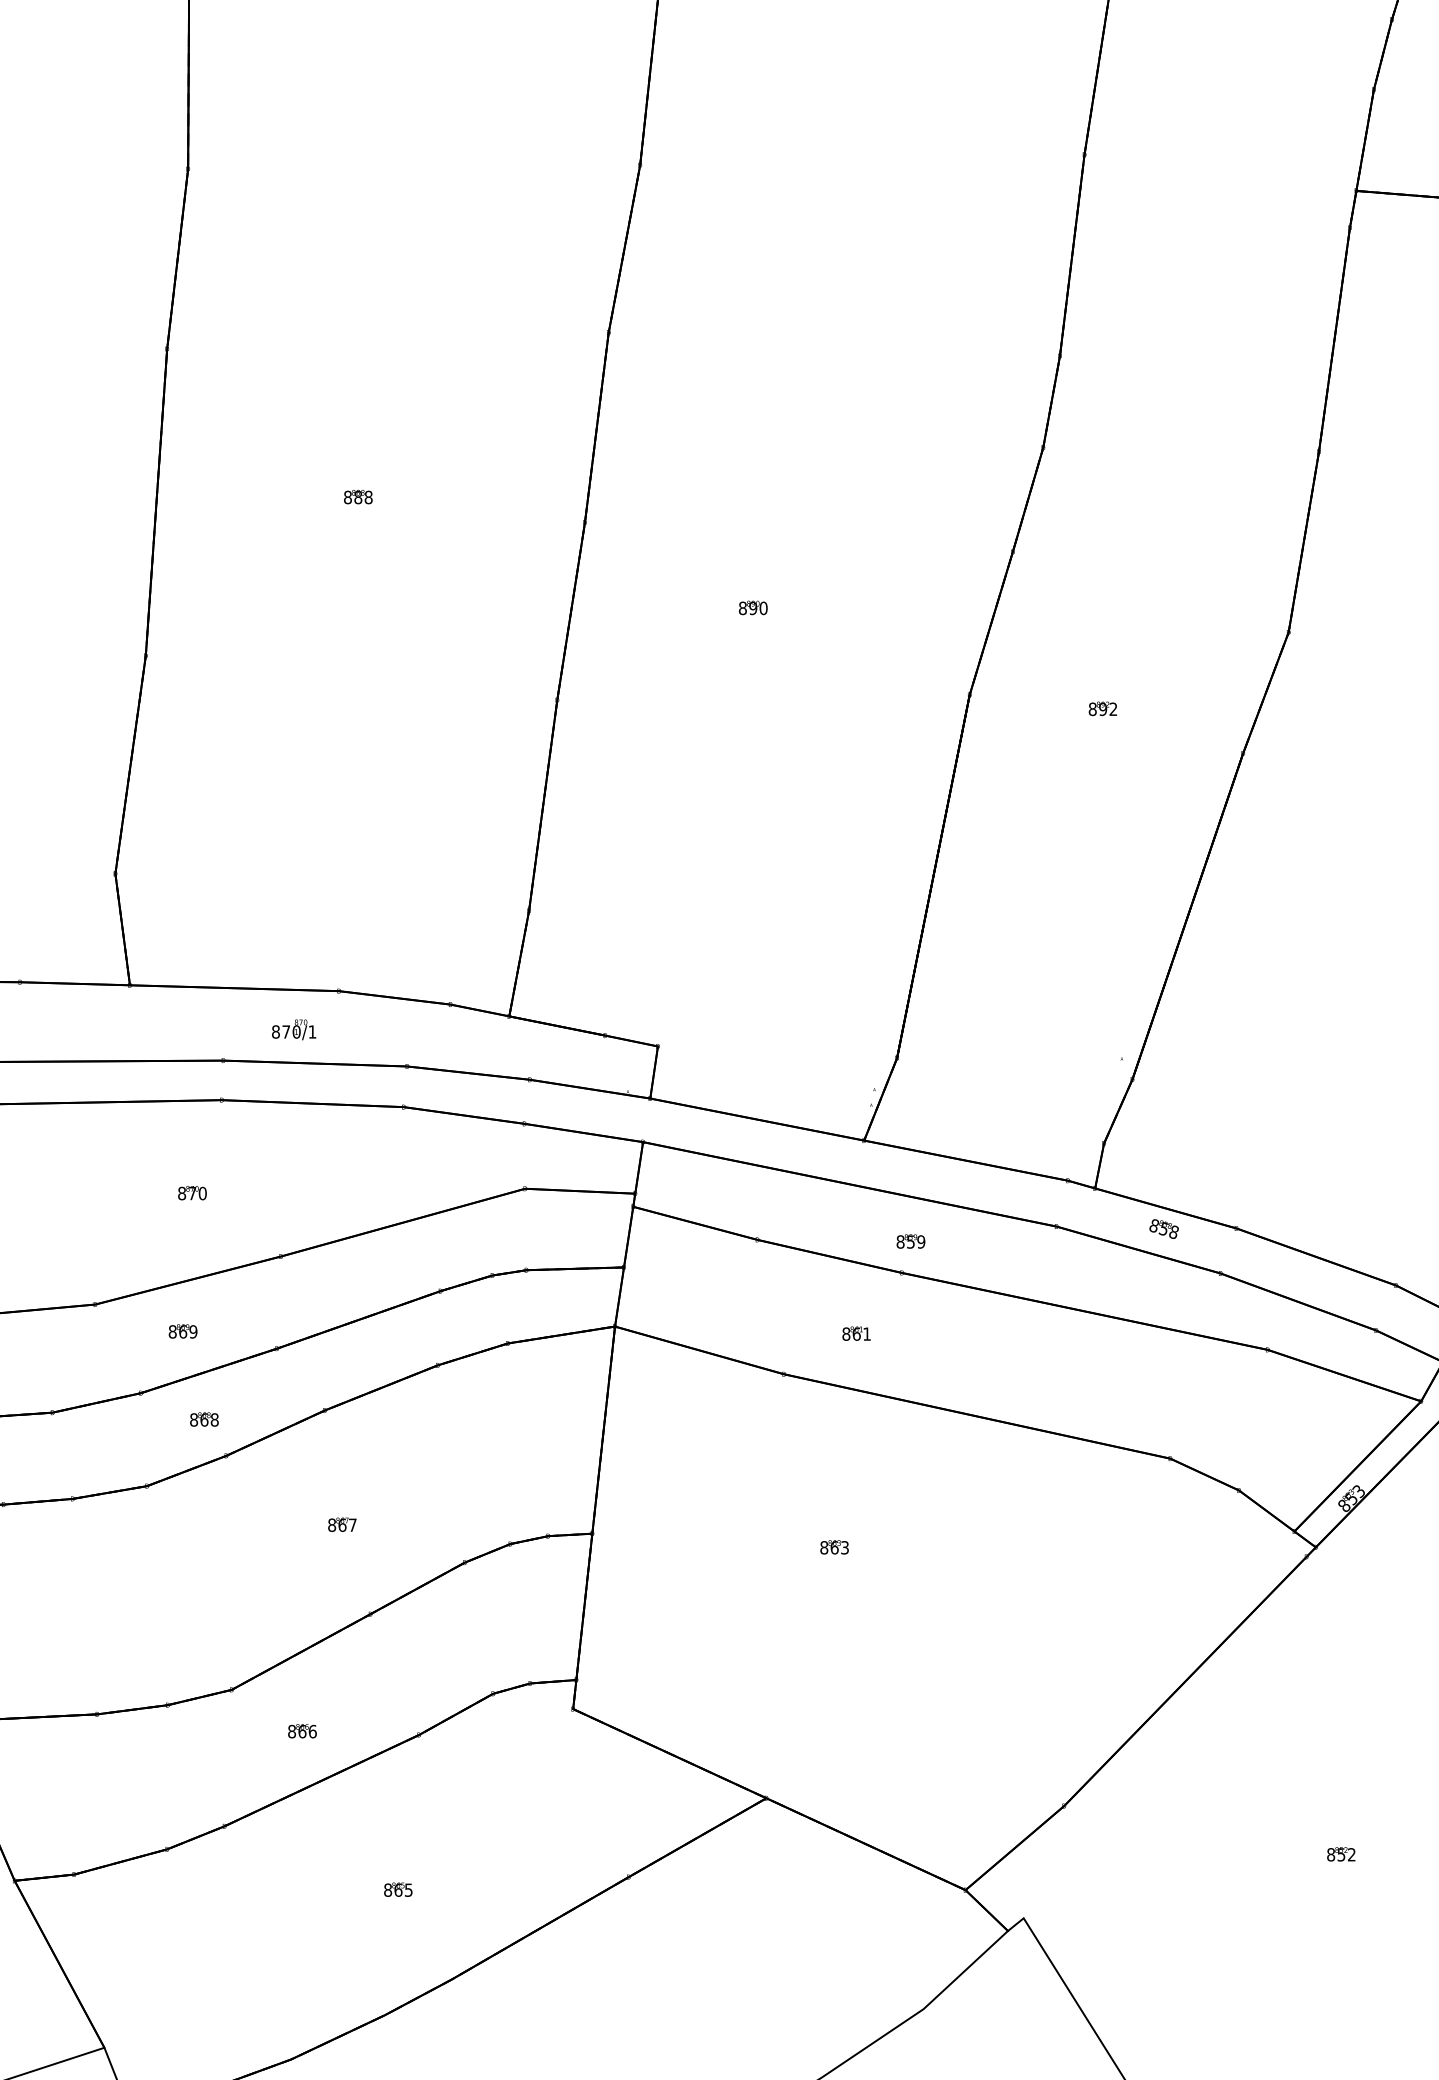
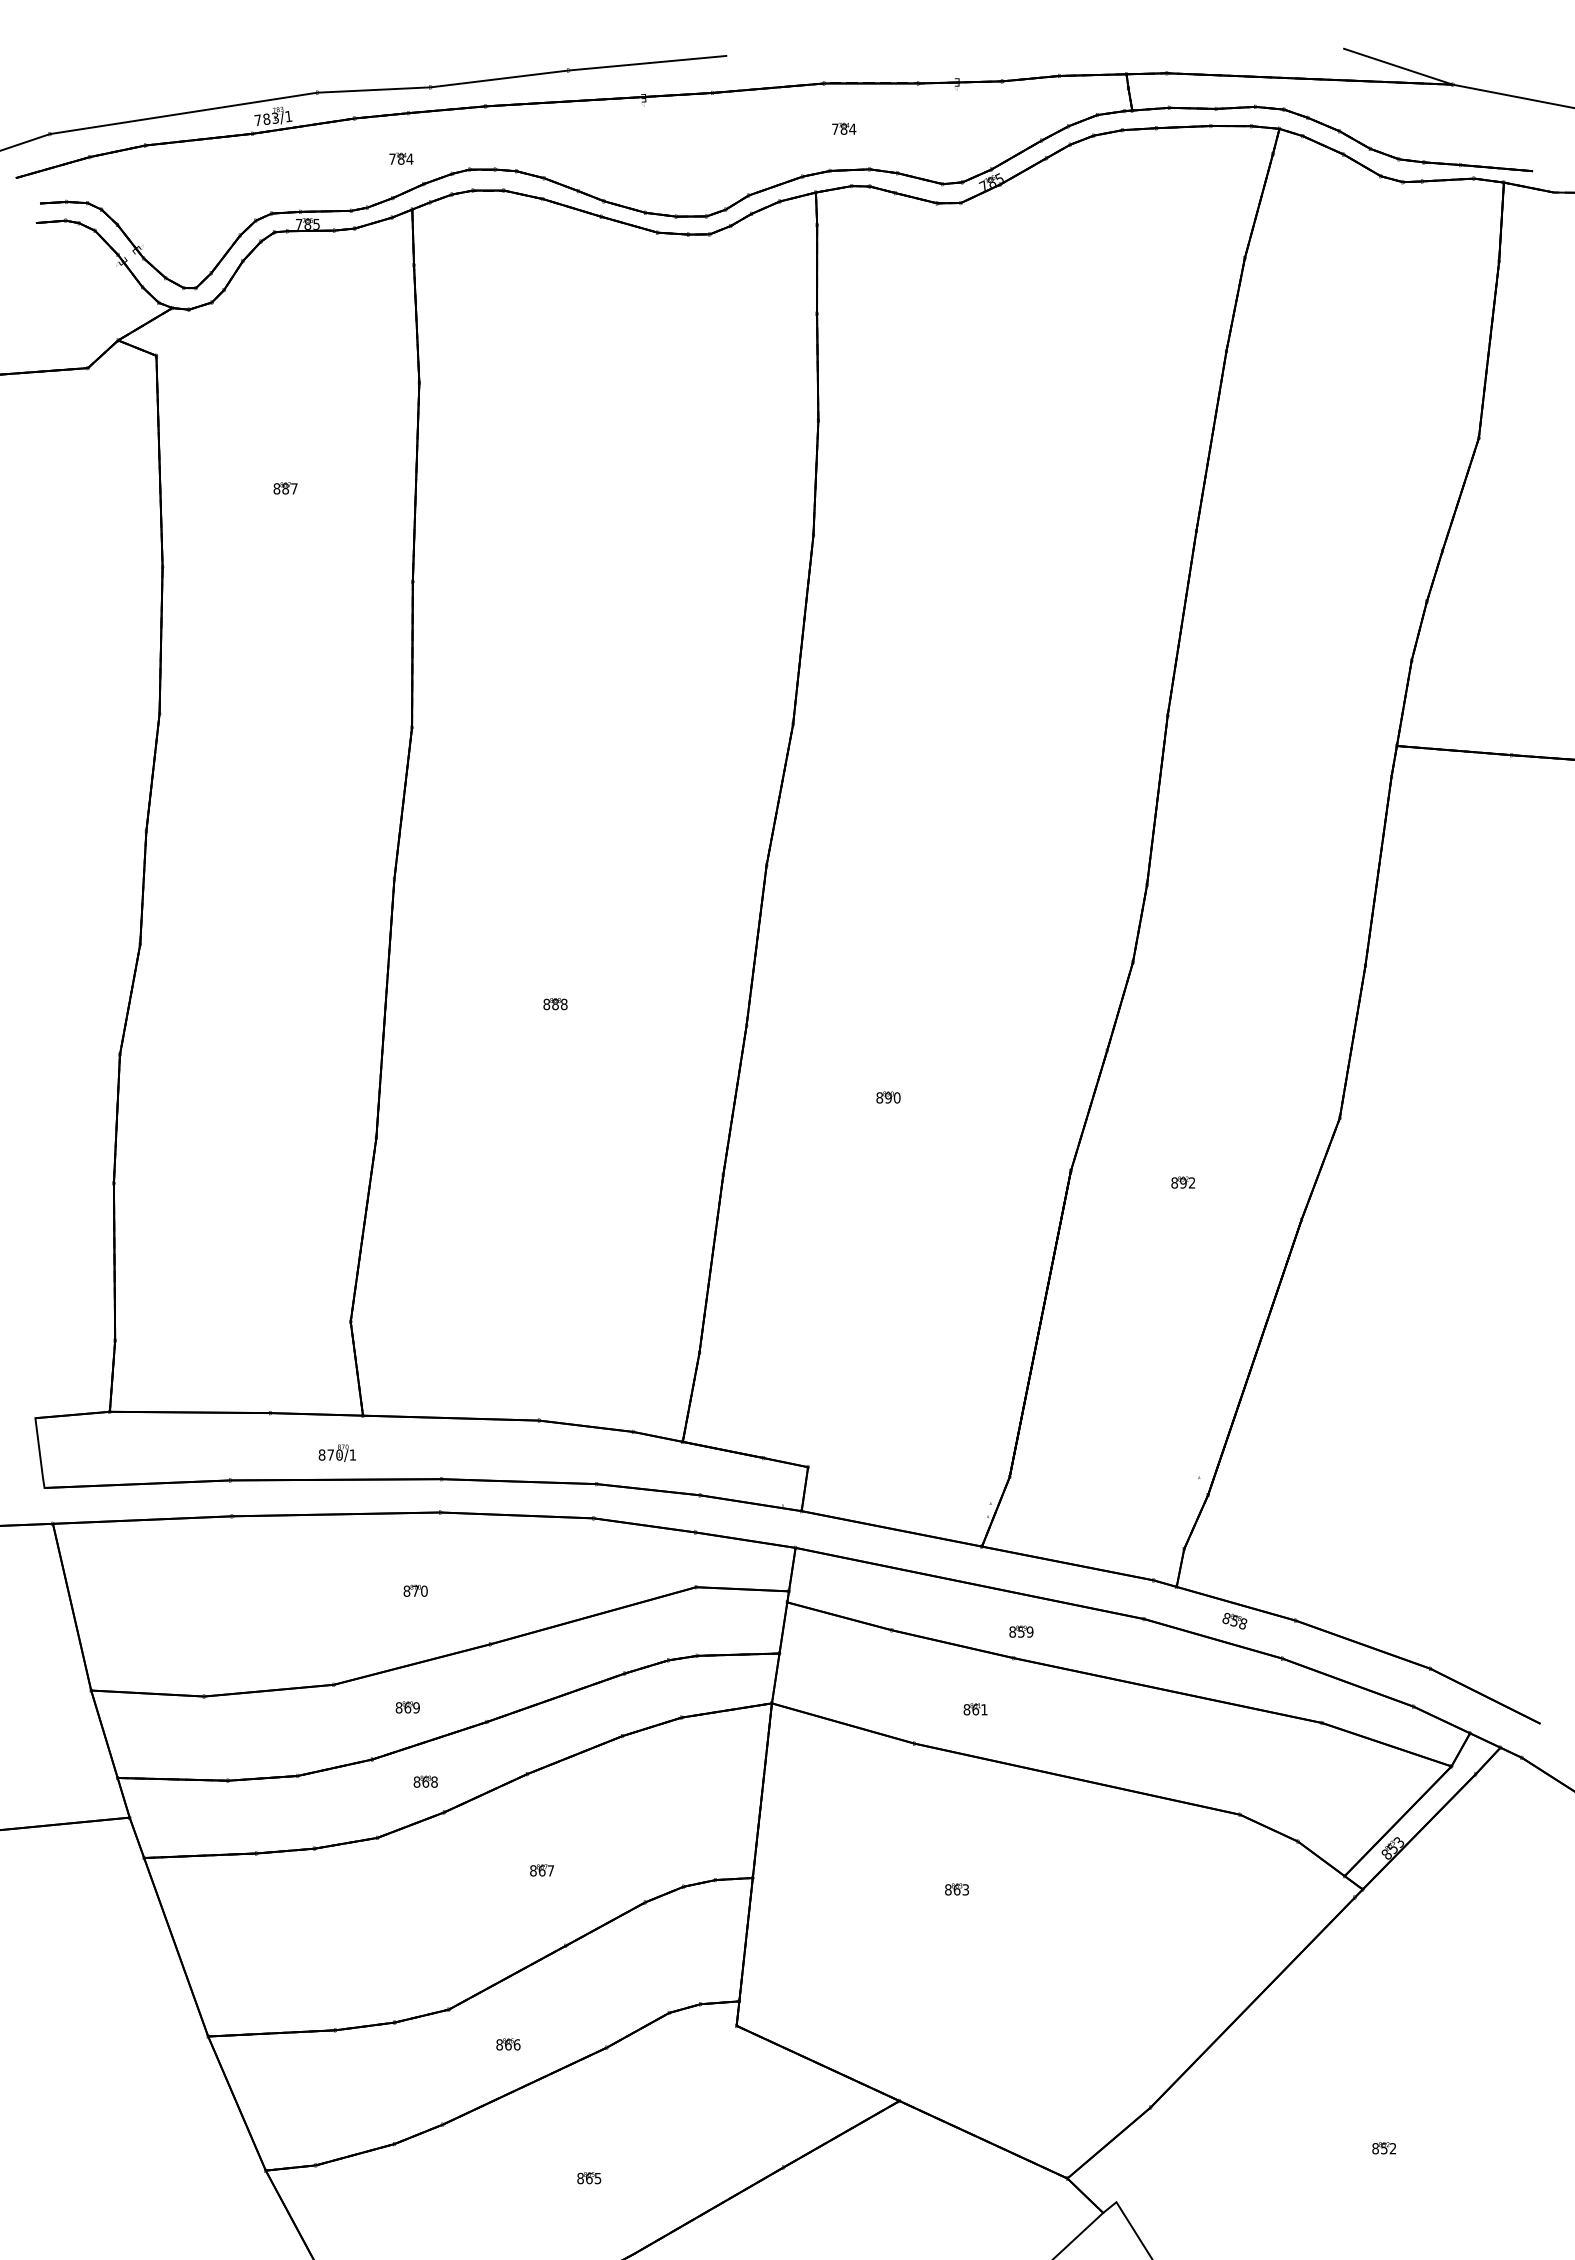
text: (293, 1028) -> (336, 1452), moved

